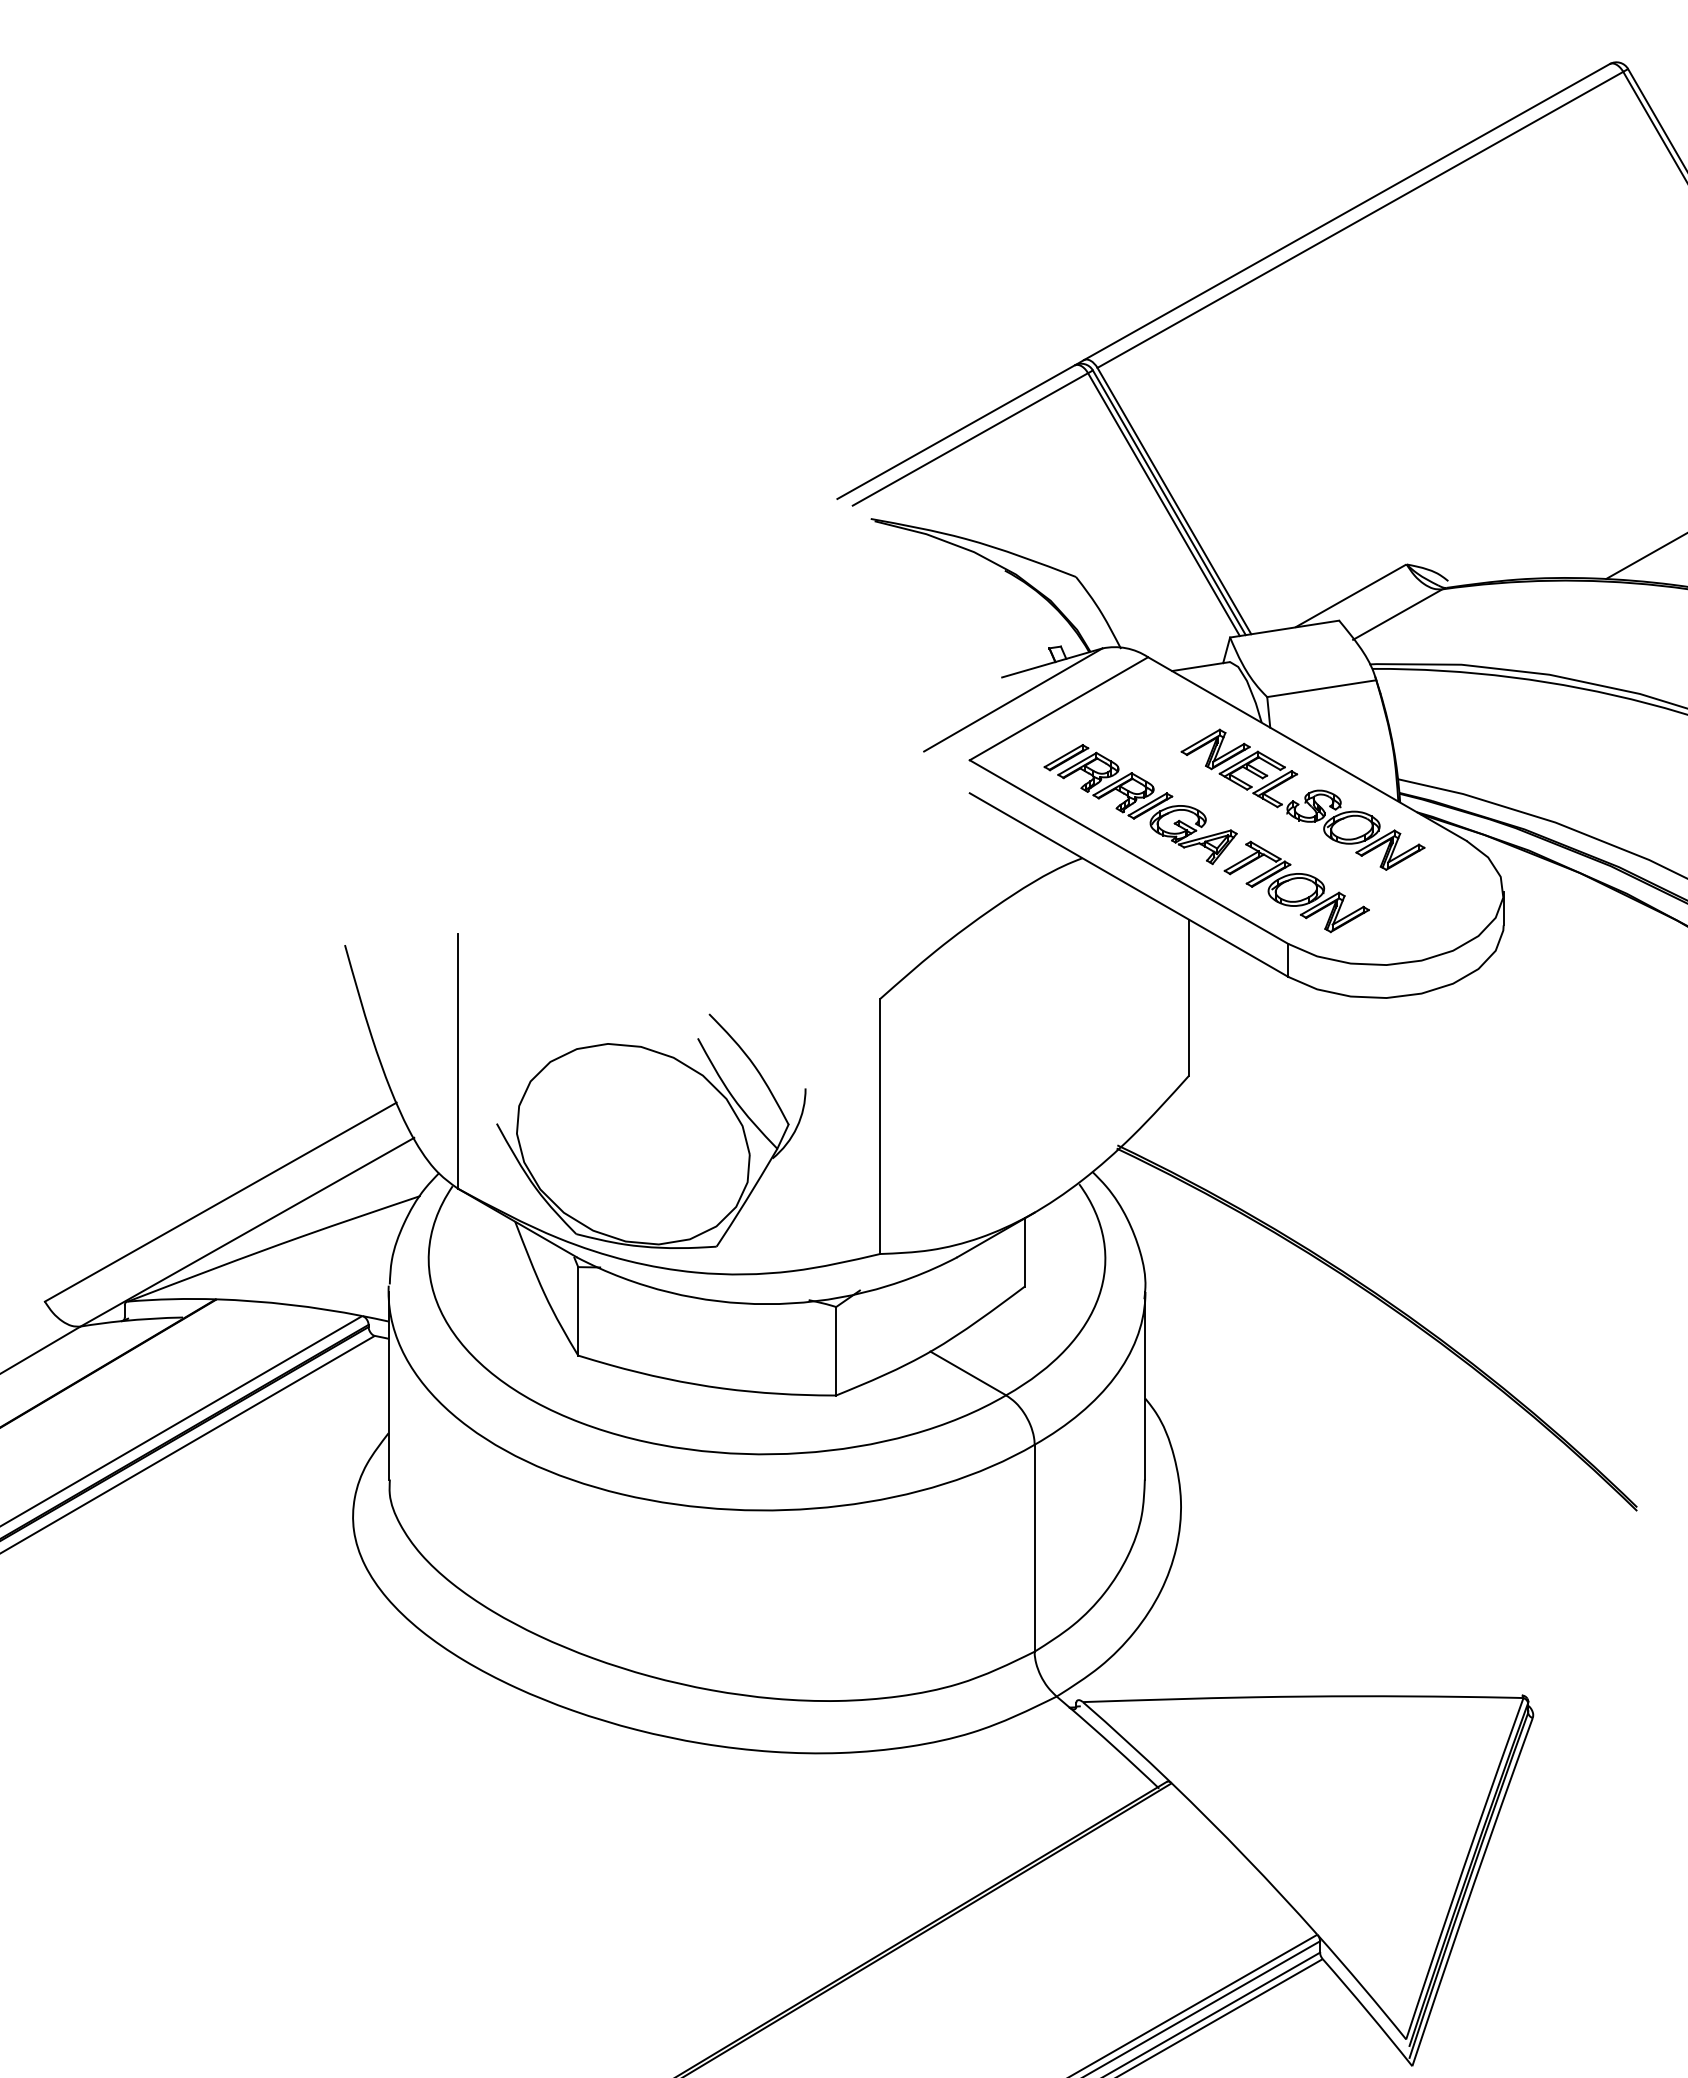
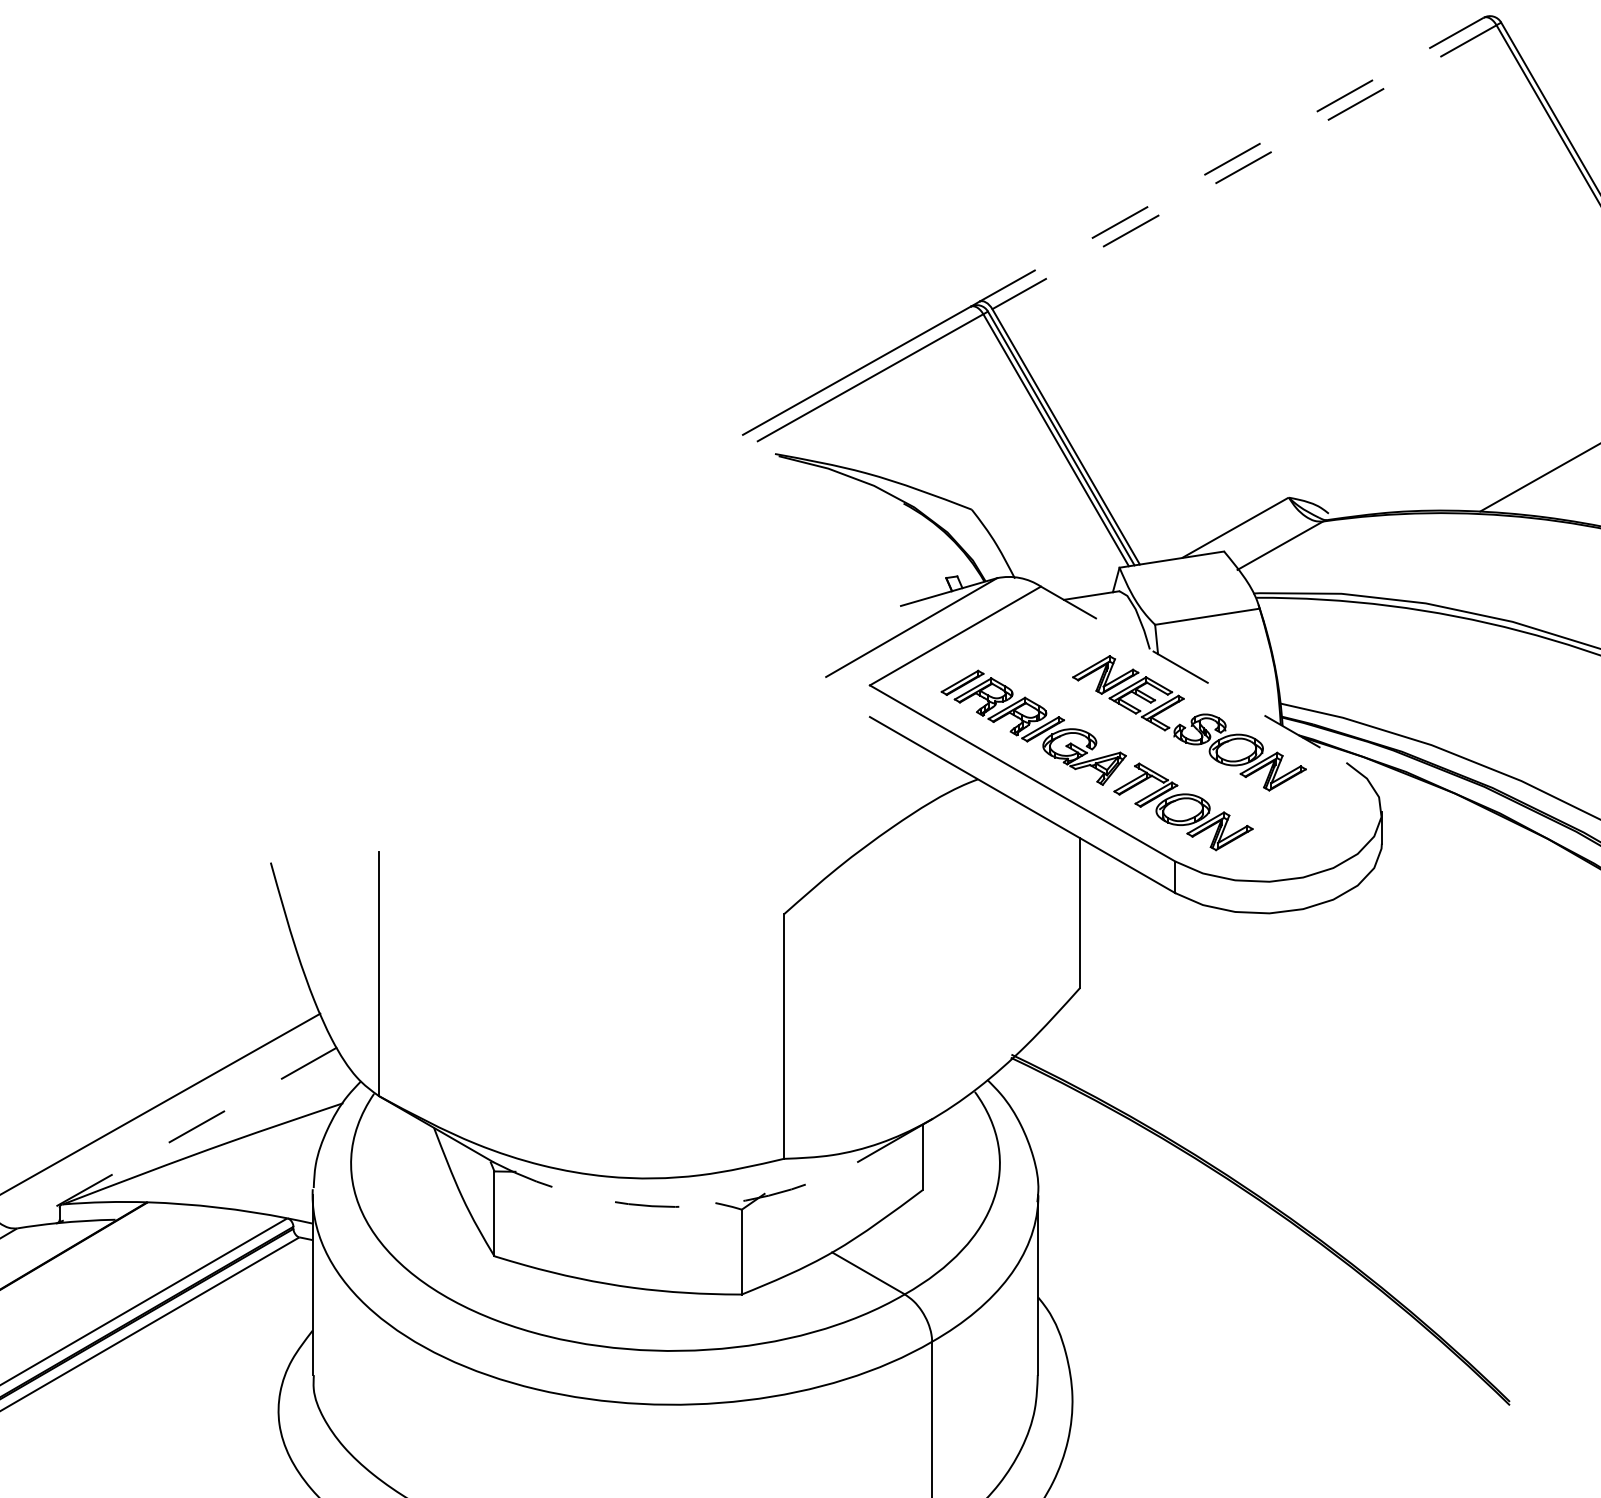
line: (1346, 212) -> (1231, 160), solid -> dashed
line: (1360, 219) -> (1244, 166), solid -> dashed
line: (1307, 749) -> (1193, 675), solid -> dashed
part: (651, 1130) -> (564, 1040), removed
line: (247, 1232) -> (177, 1138), solid -> dashed
arc: (767, 1304) -> (675, 1207), solid -> dashed

